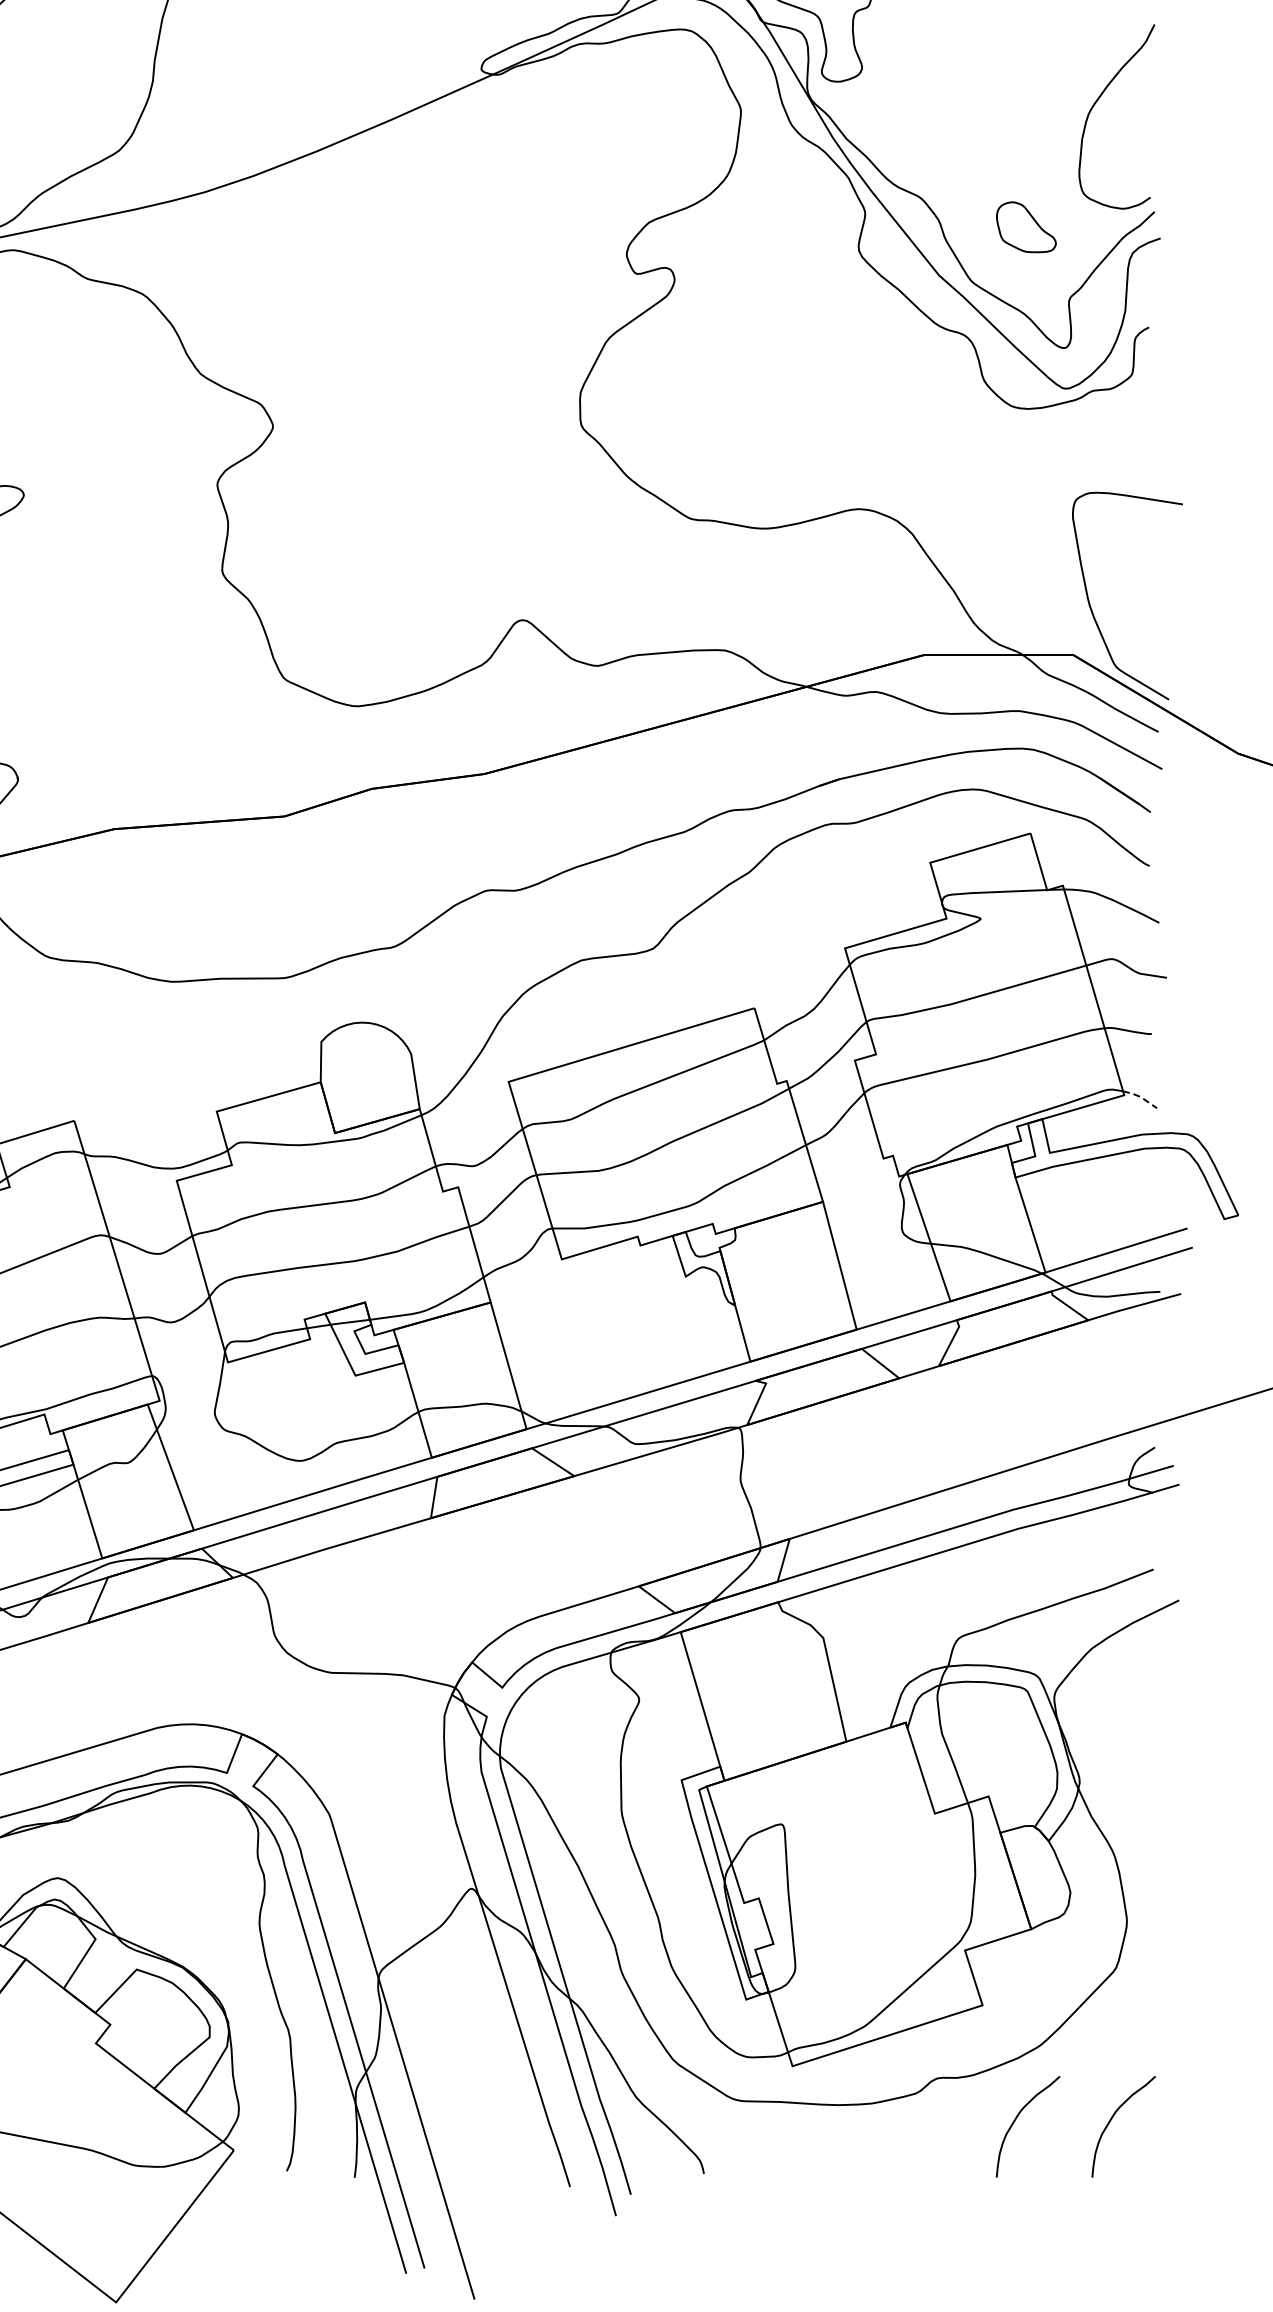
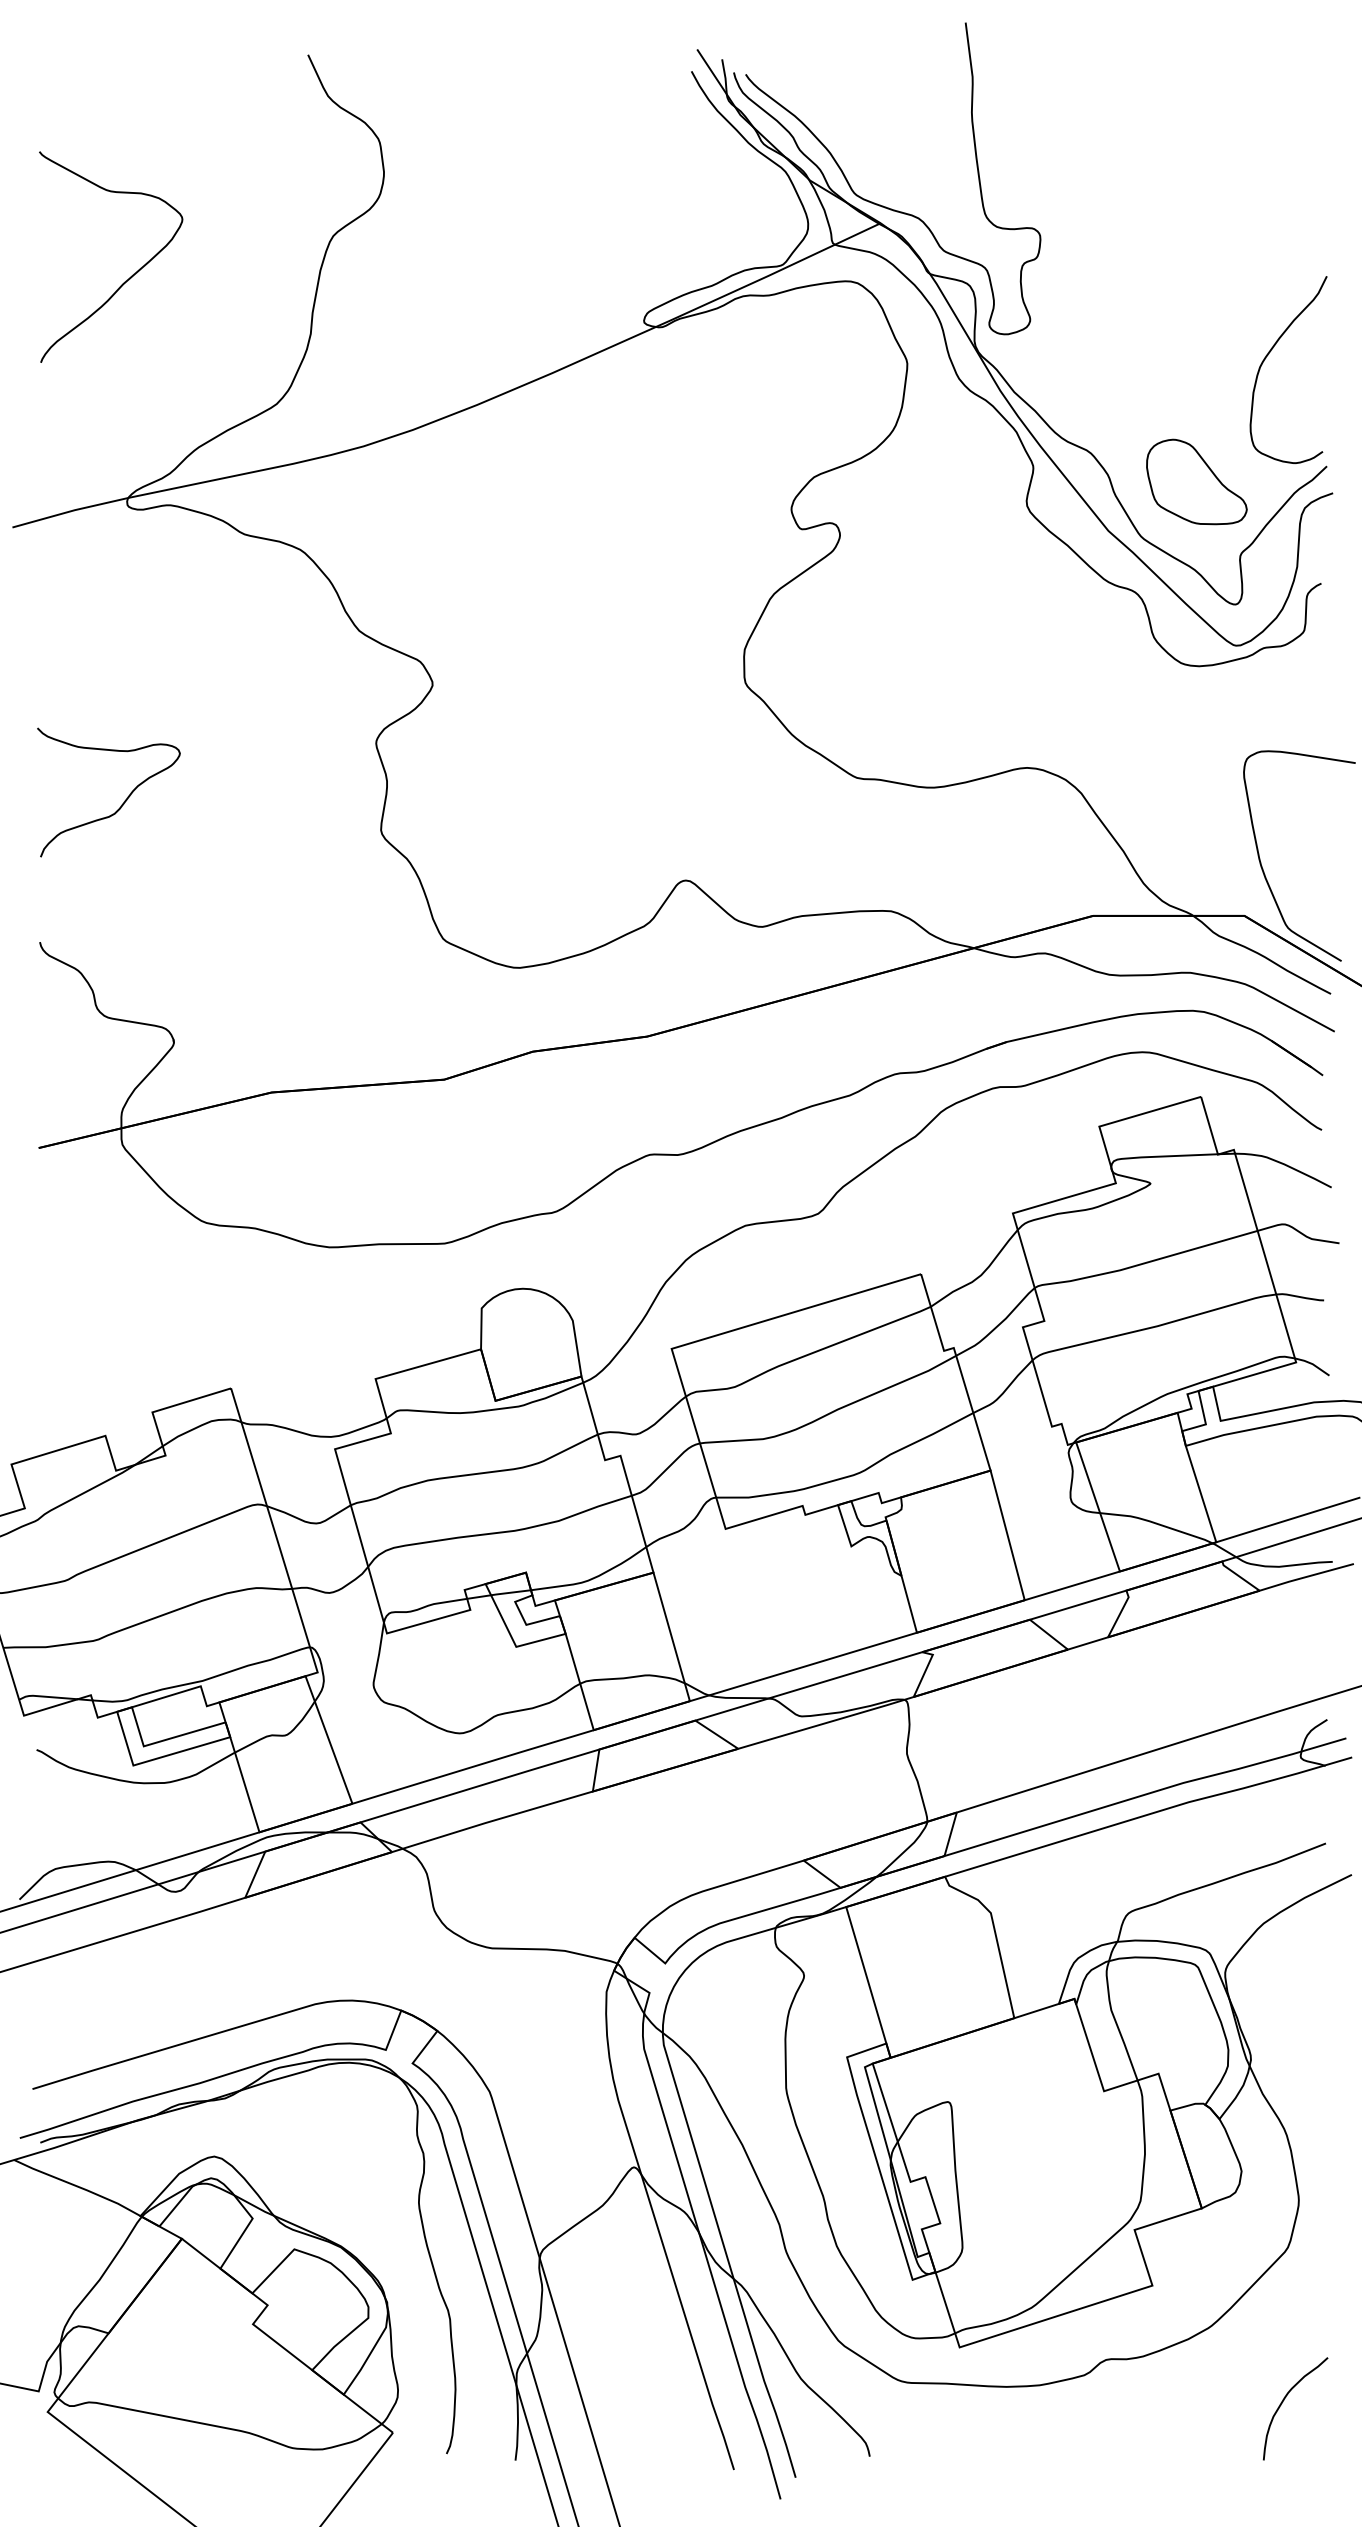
part: (1026, 226) -> (1196, 481), size x1.67
line: (1140, 1097) -> (1312, 1364), dashed -> solid
curve: (1016, 2120) -> (1186, 2402), removed

